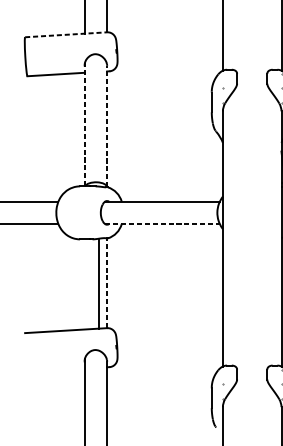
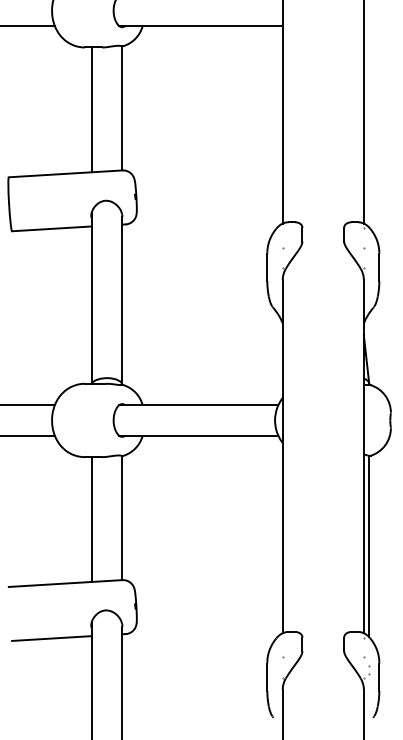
line: (66, 34) -> (65, 173), dashed -> solid
line: (84, 124) -> (91, 297), dashed -> solid
line: (107, 126) -> (122, 300), dashed -> solid
line: (162, 223) -> (198, 435), dashed -> solid
line: (107, 282) -> (122, 517), dashed -> solid
line: (98, 284) -> (91, 519), moved
line: (55, 370) -> (51, 638), added

